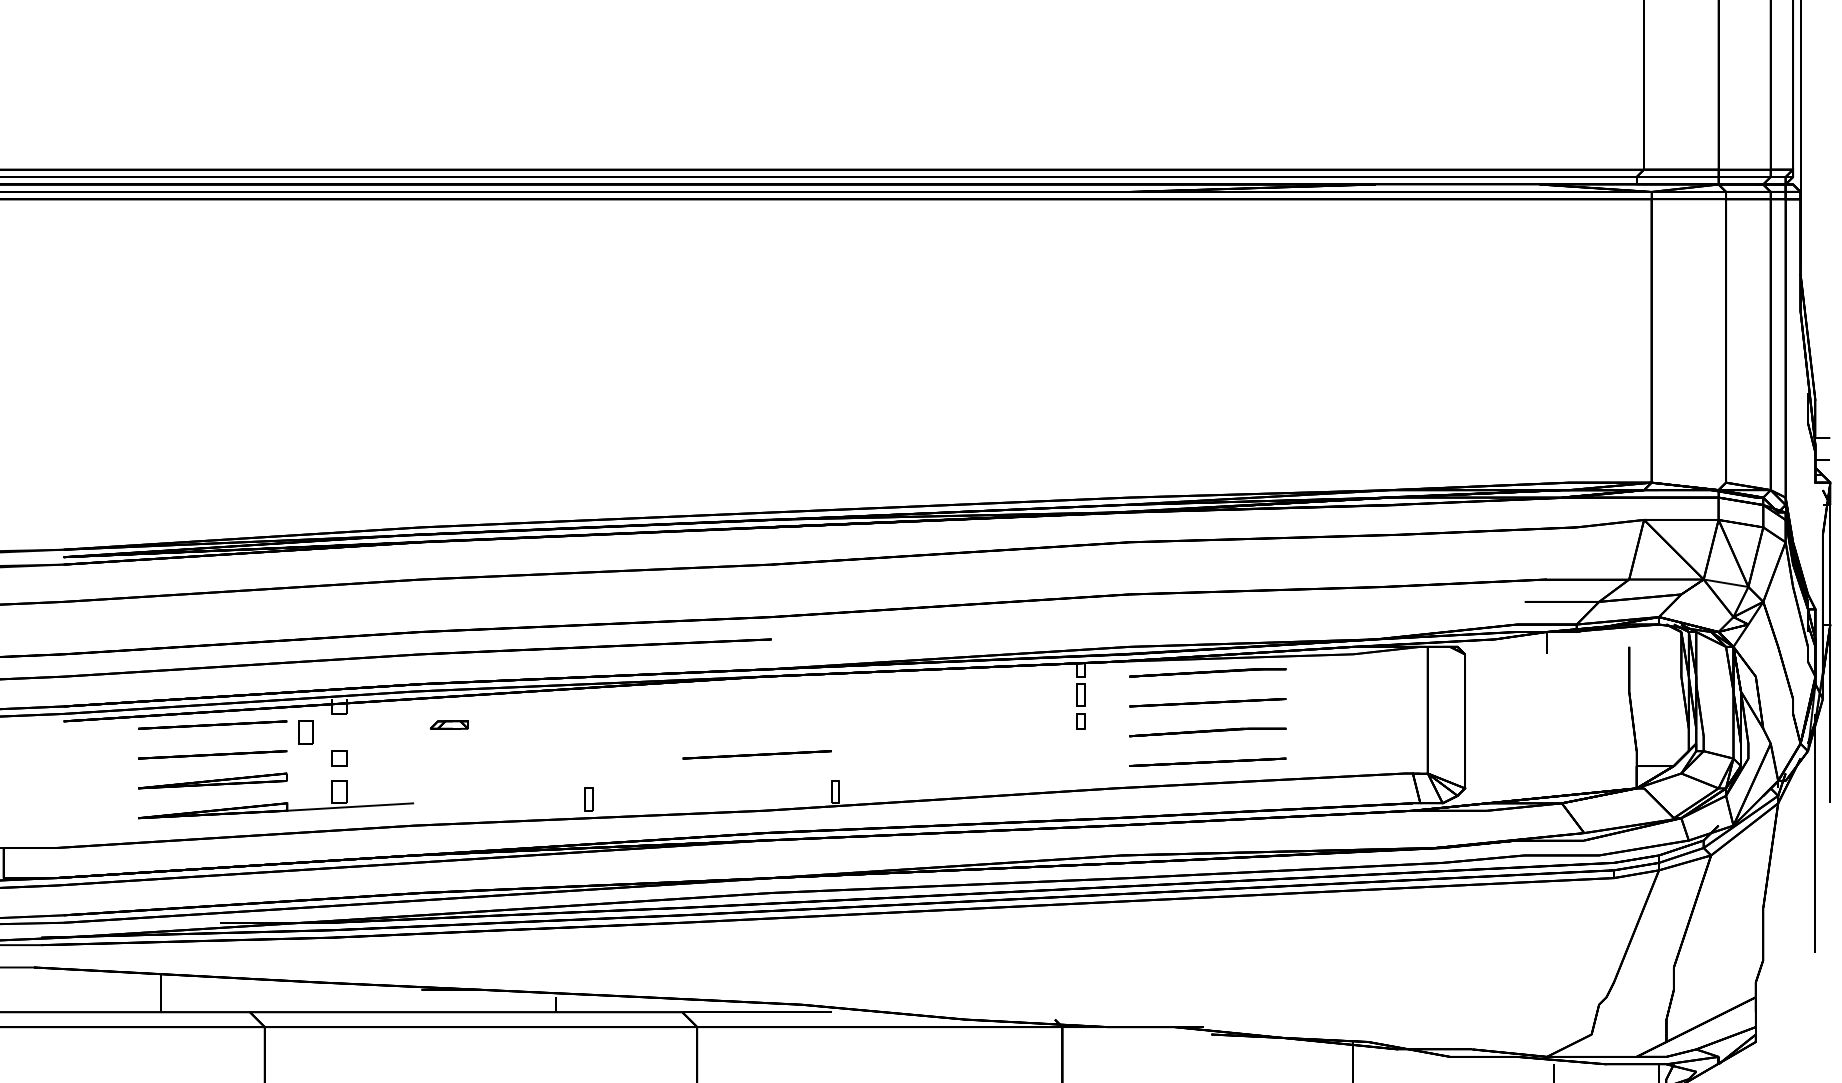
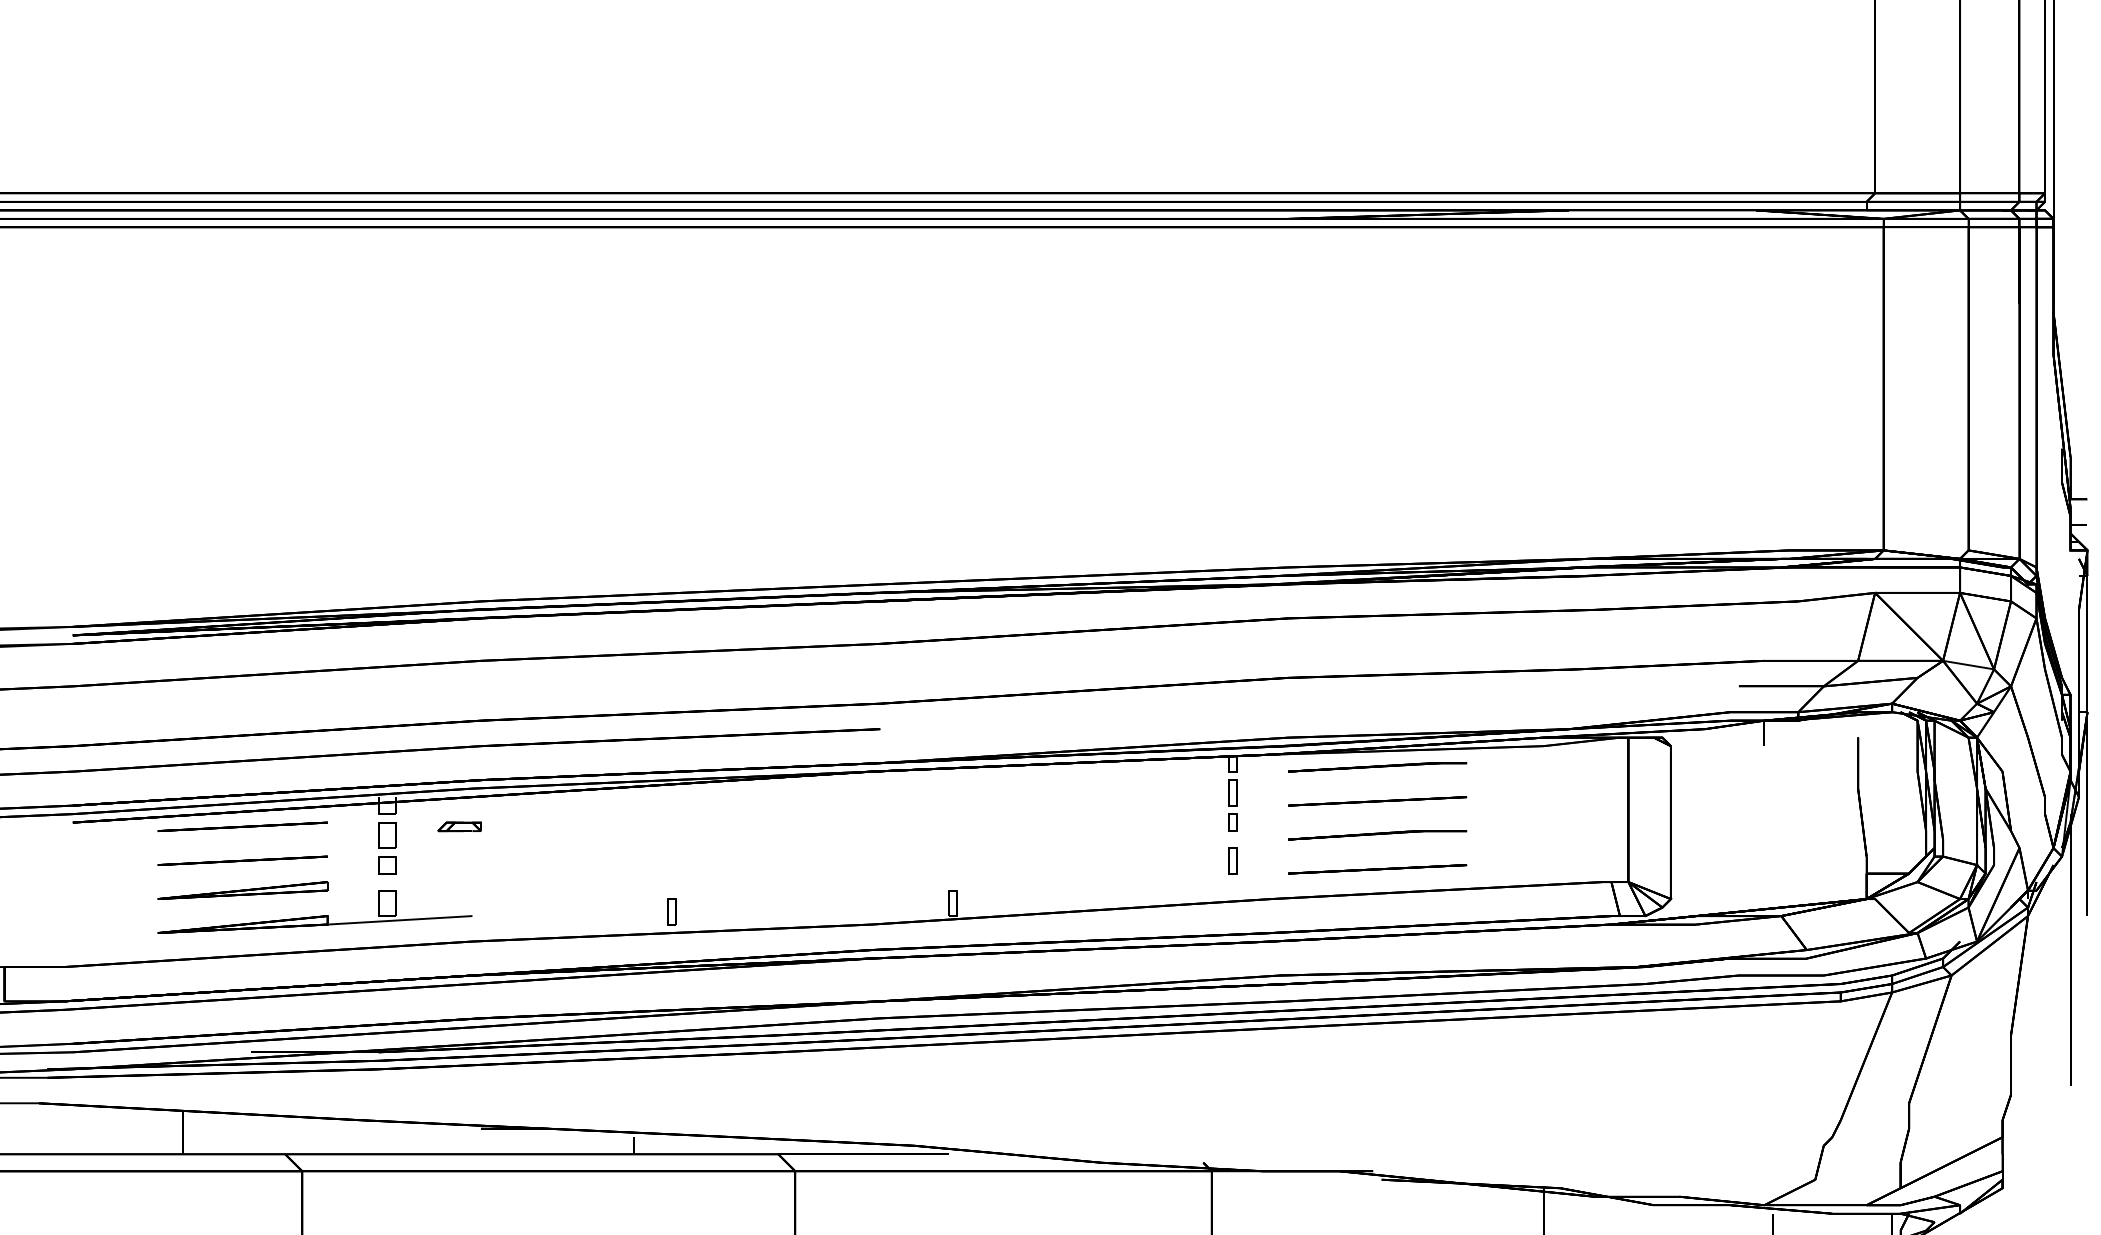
part: (449, 724) -> (459, 826), moved
part: (306, 732) -> (387, 835), moved
line: (757, 754) -> (863, 860), removed
part: (1080, 754) -> (1232, 860), added

